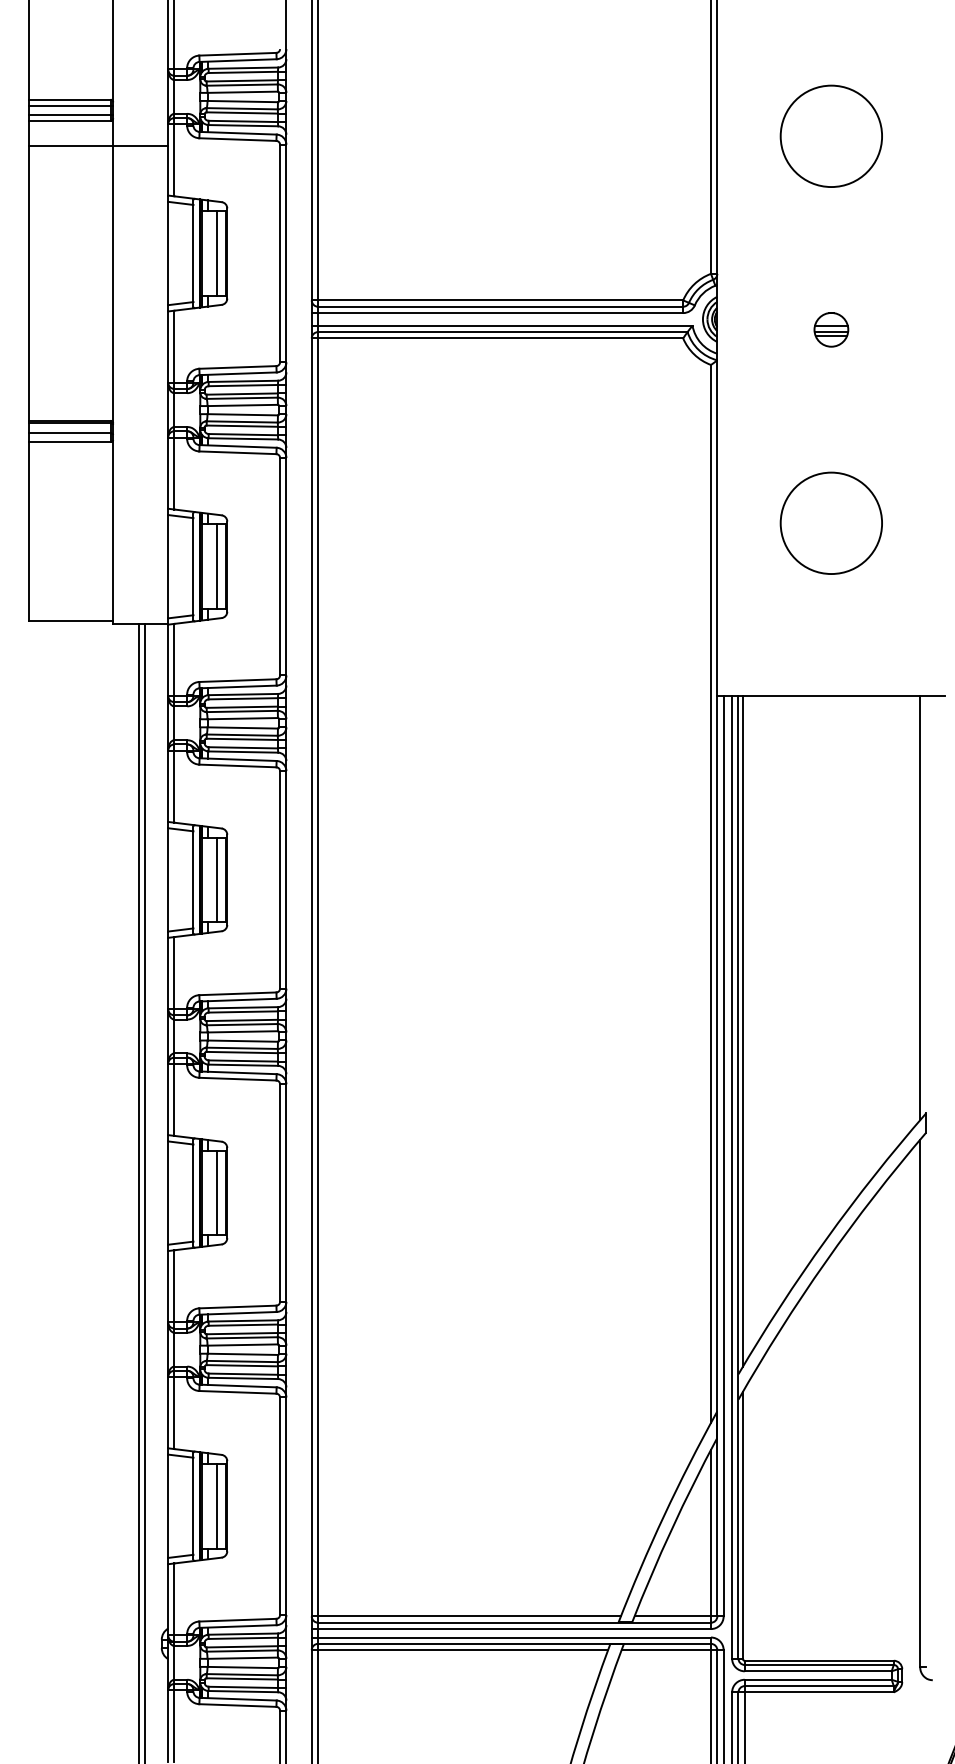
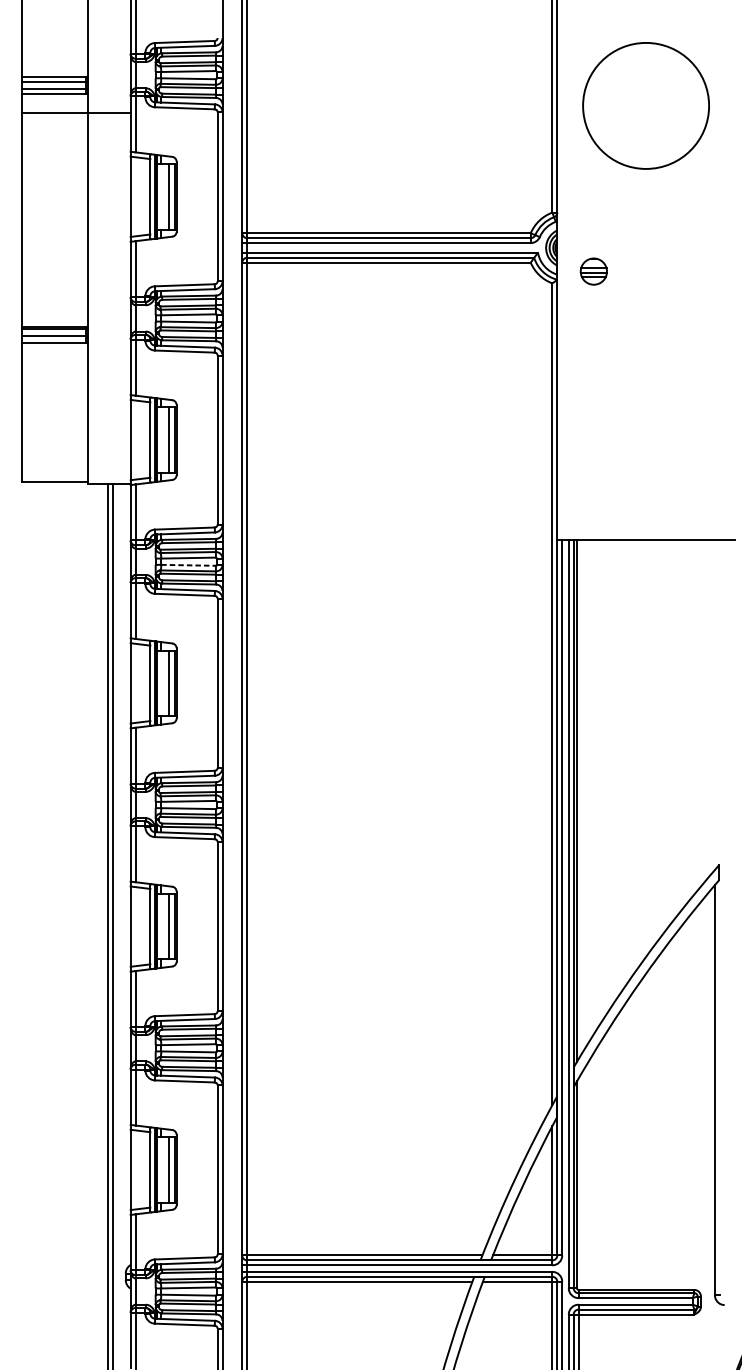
circle: (830, 135) -> (645, 105), size x1.6
part: (831, 329) -> (593, 271), moved
circle: (830, 522) -> (645, 405), removed
line: (243, 727) -> (189, 564), solid -> dashed
line: (920, 907) -> (715, 704), removed

